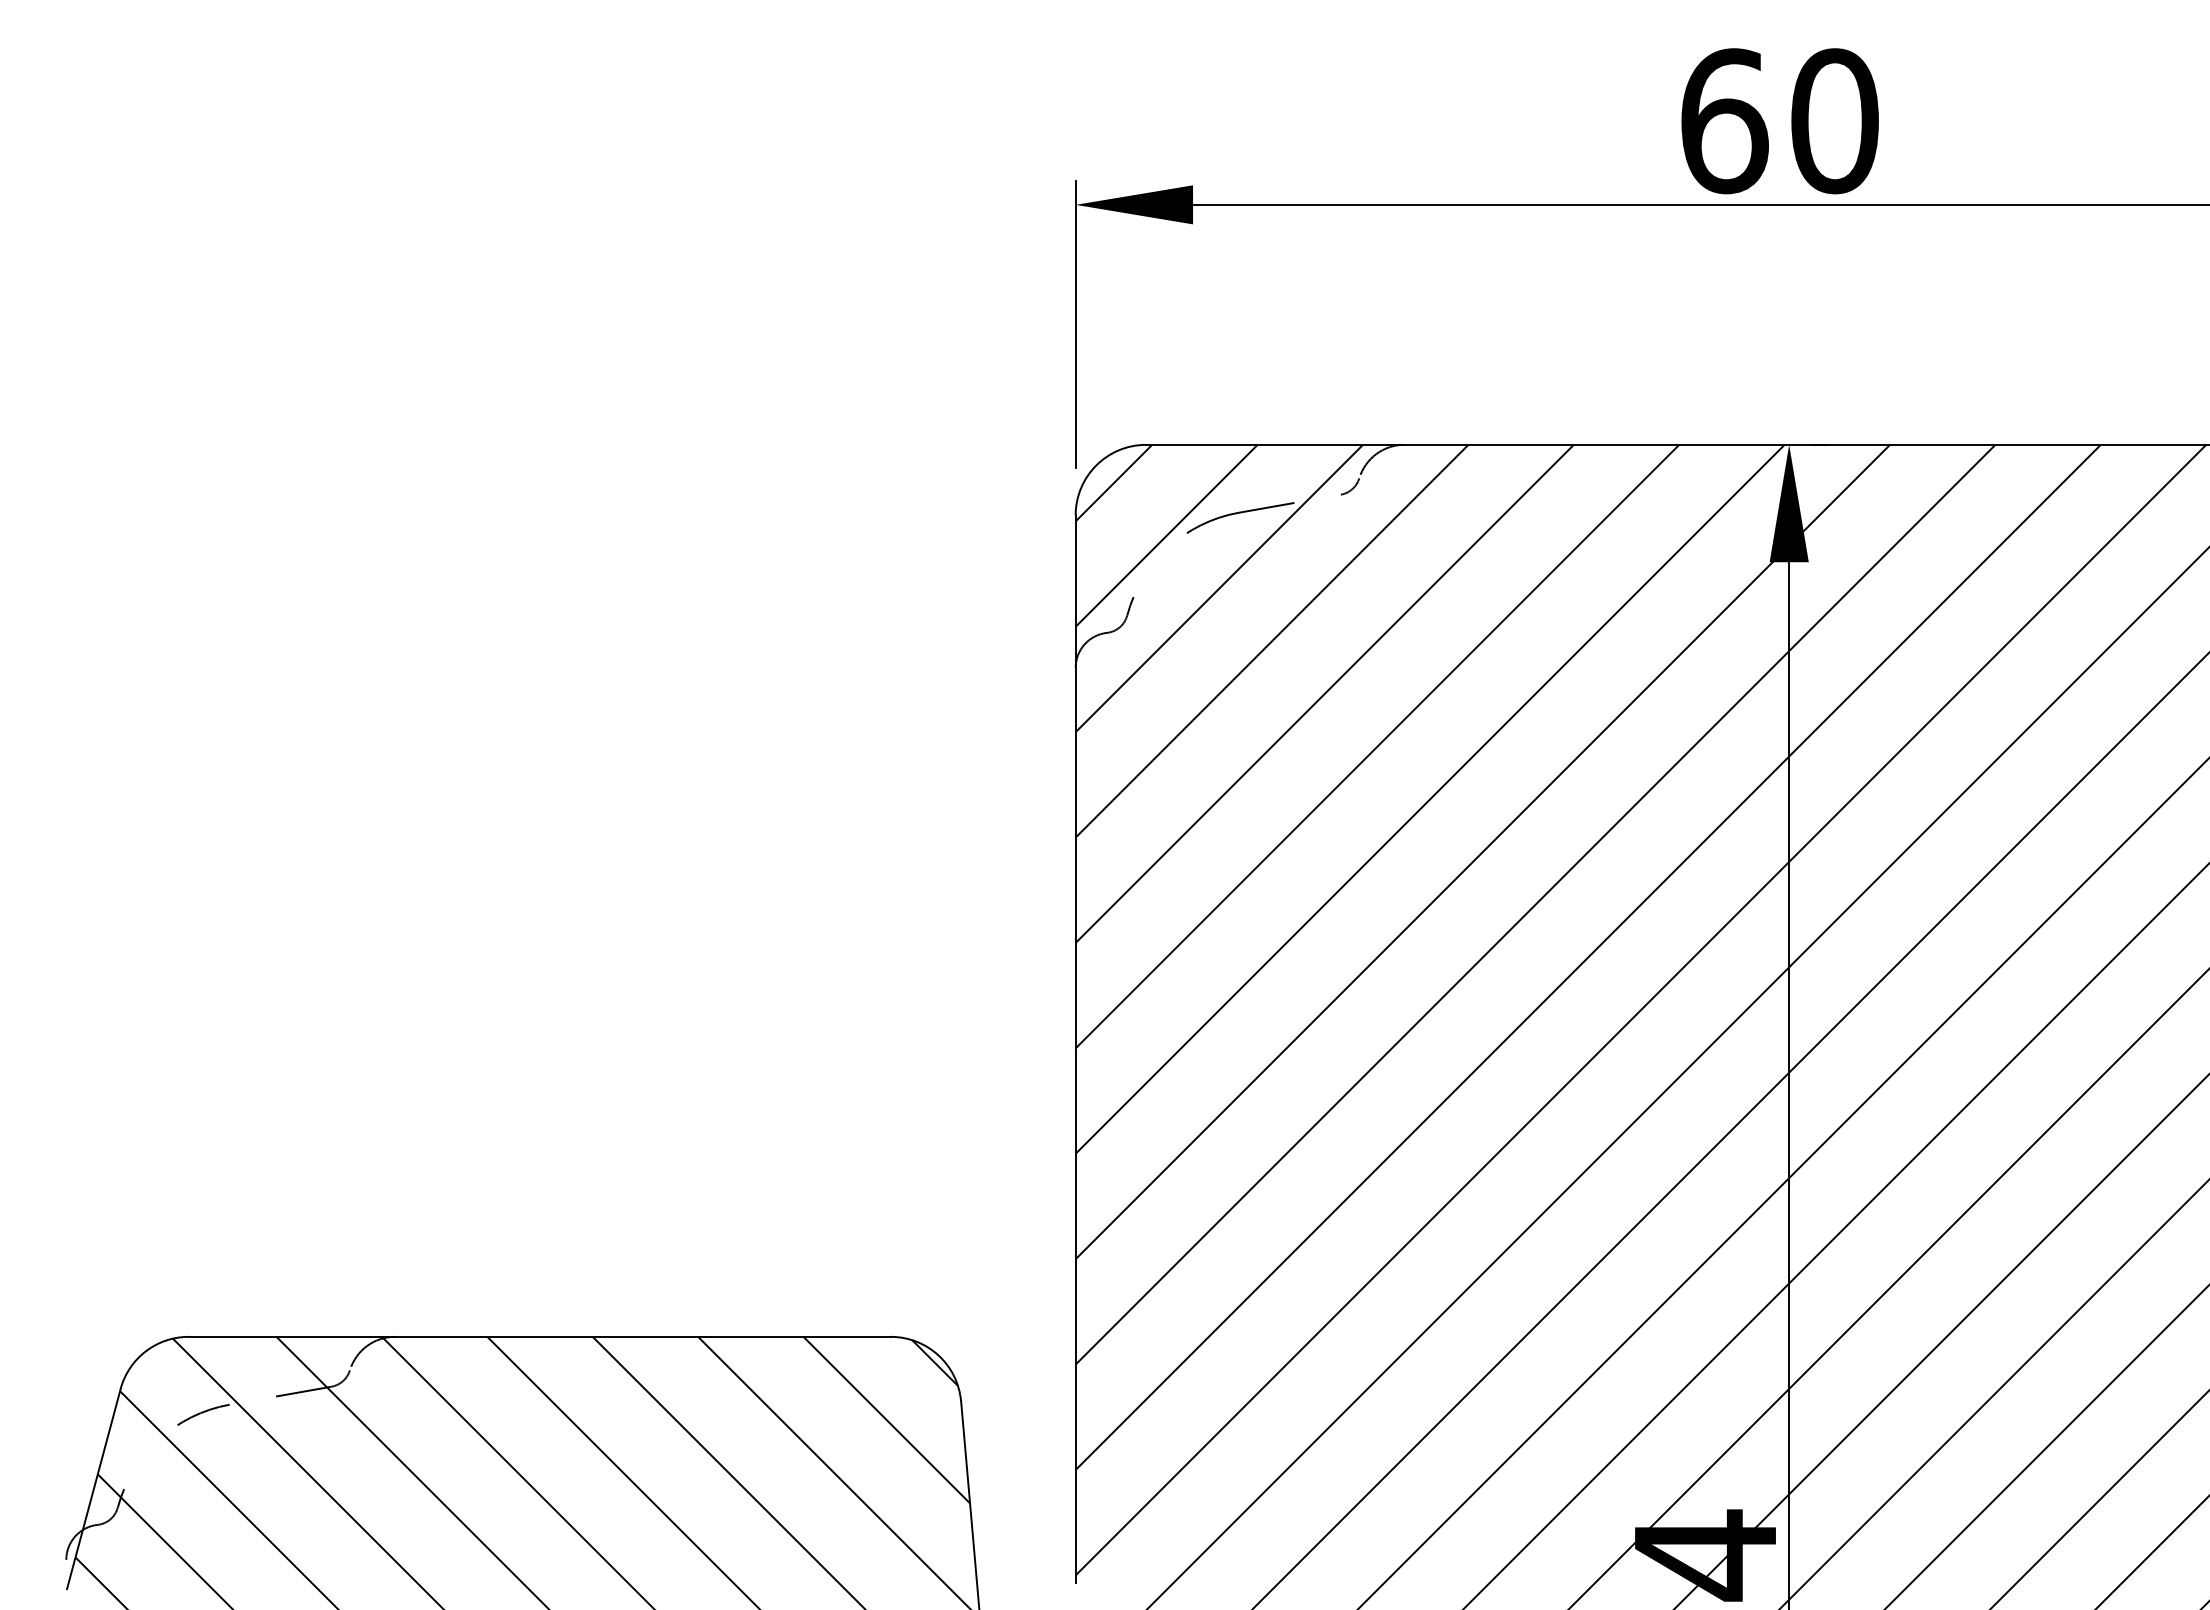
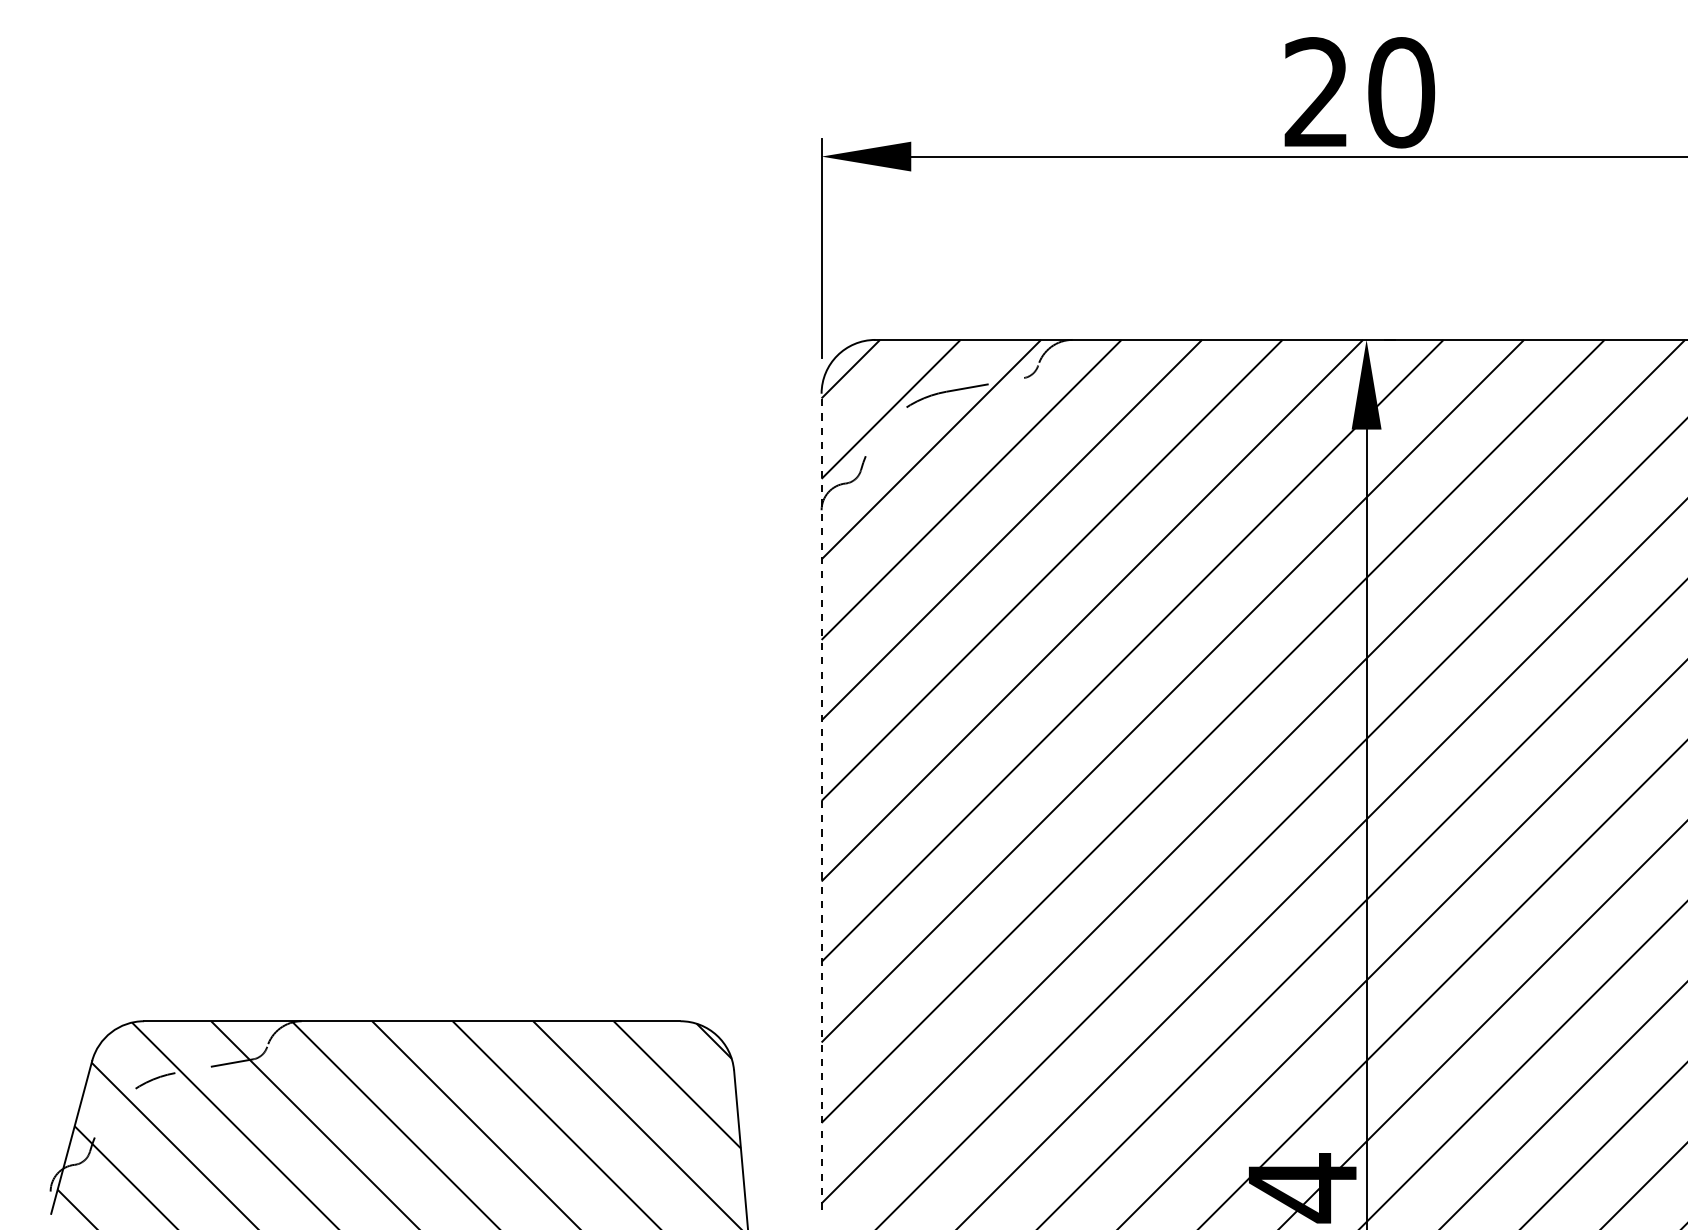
text: (1724, 121) -> (1317, 92), 60 -> 20
line: (1075, 1048) -> (821, 800), solid -> dashed

